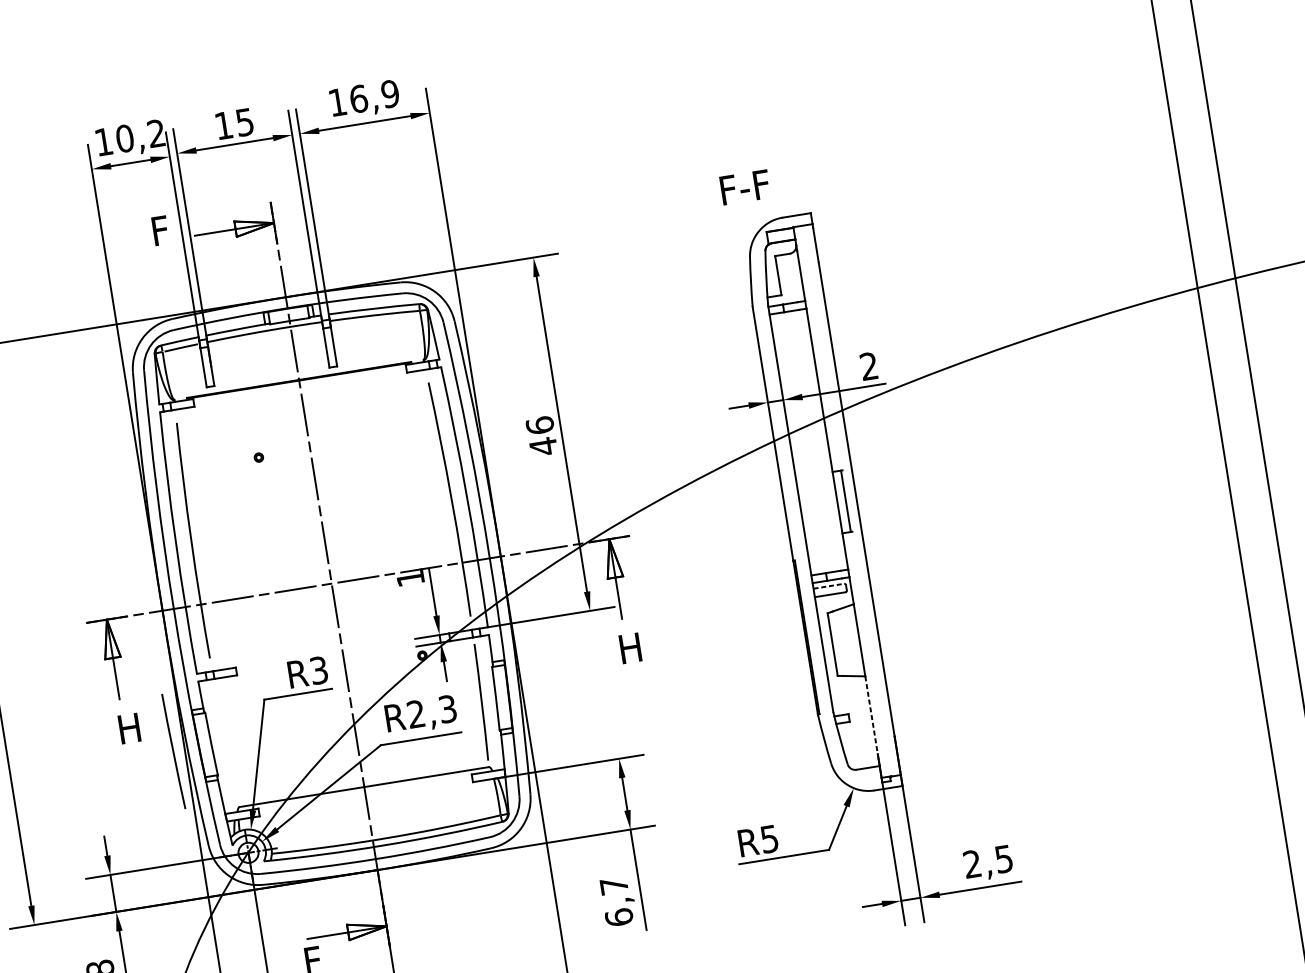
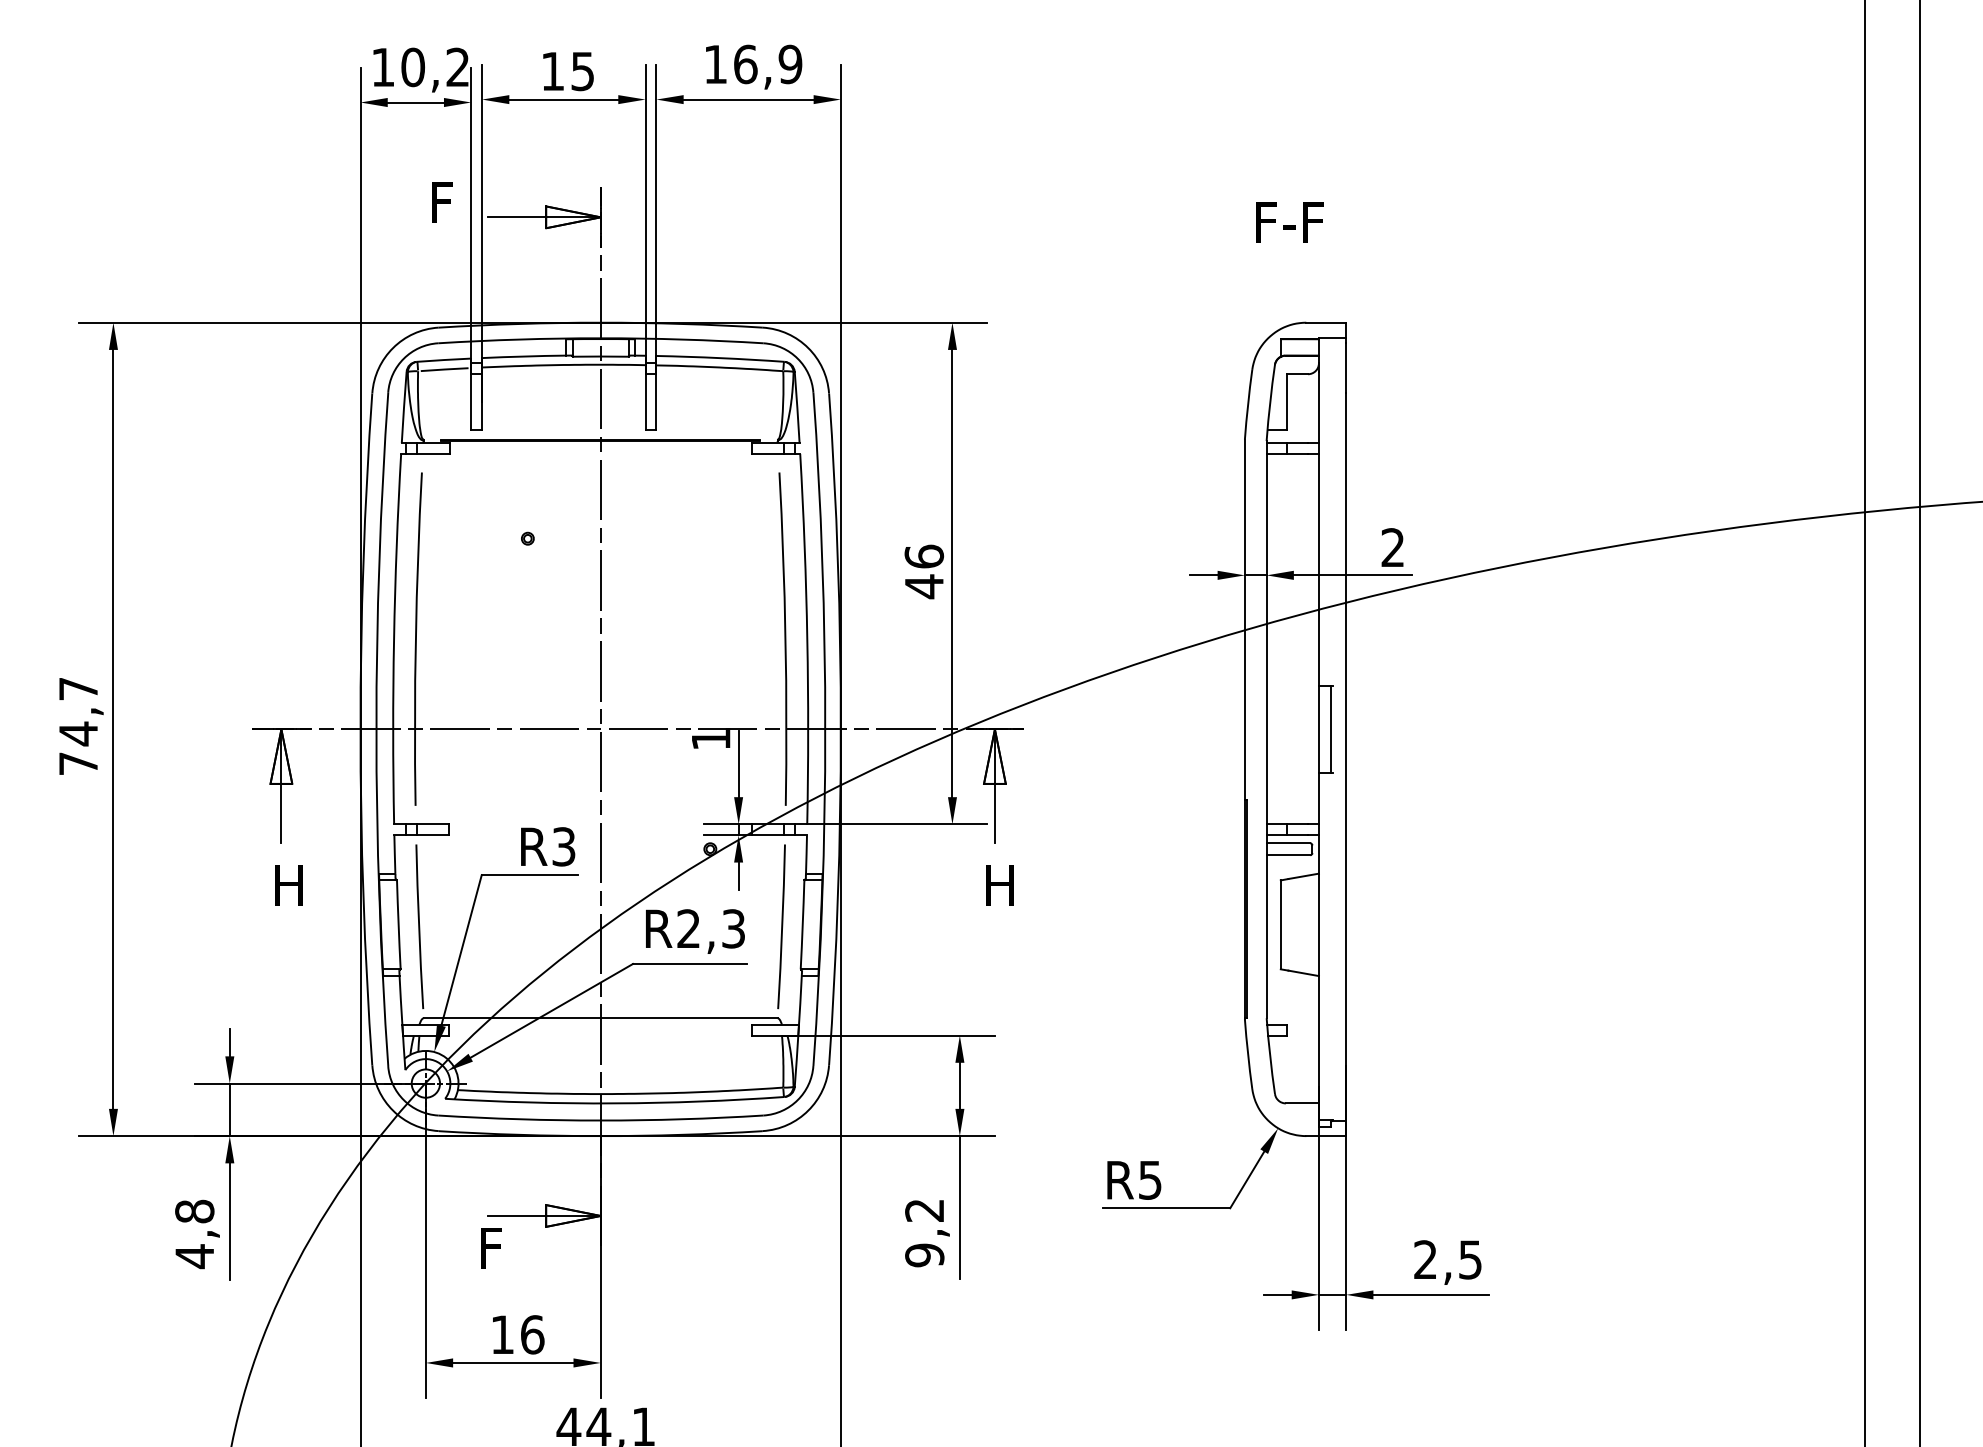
text: (744, 187) -> (1289, 222), moved
line: (828, 586) -> (1288, 843), dashed -> solid
line: (871, 715) -> (1318, 1031), dashed -> solid
line: (173, 751) -> (419, 926), moved
text: (616, 902) -> (924, 1233), 6,7 -> 9,2

